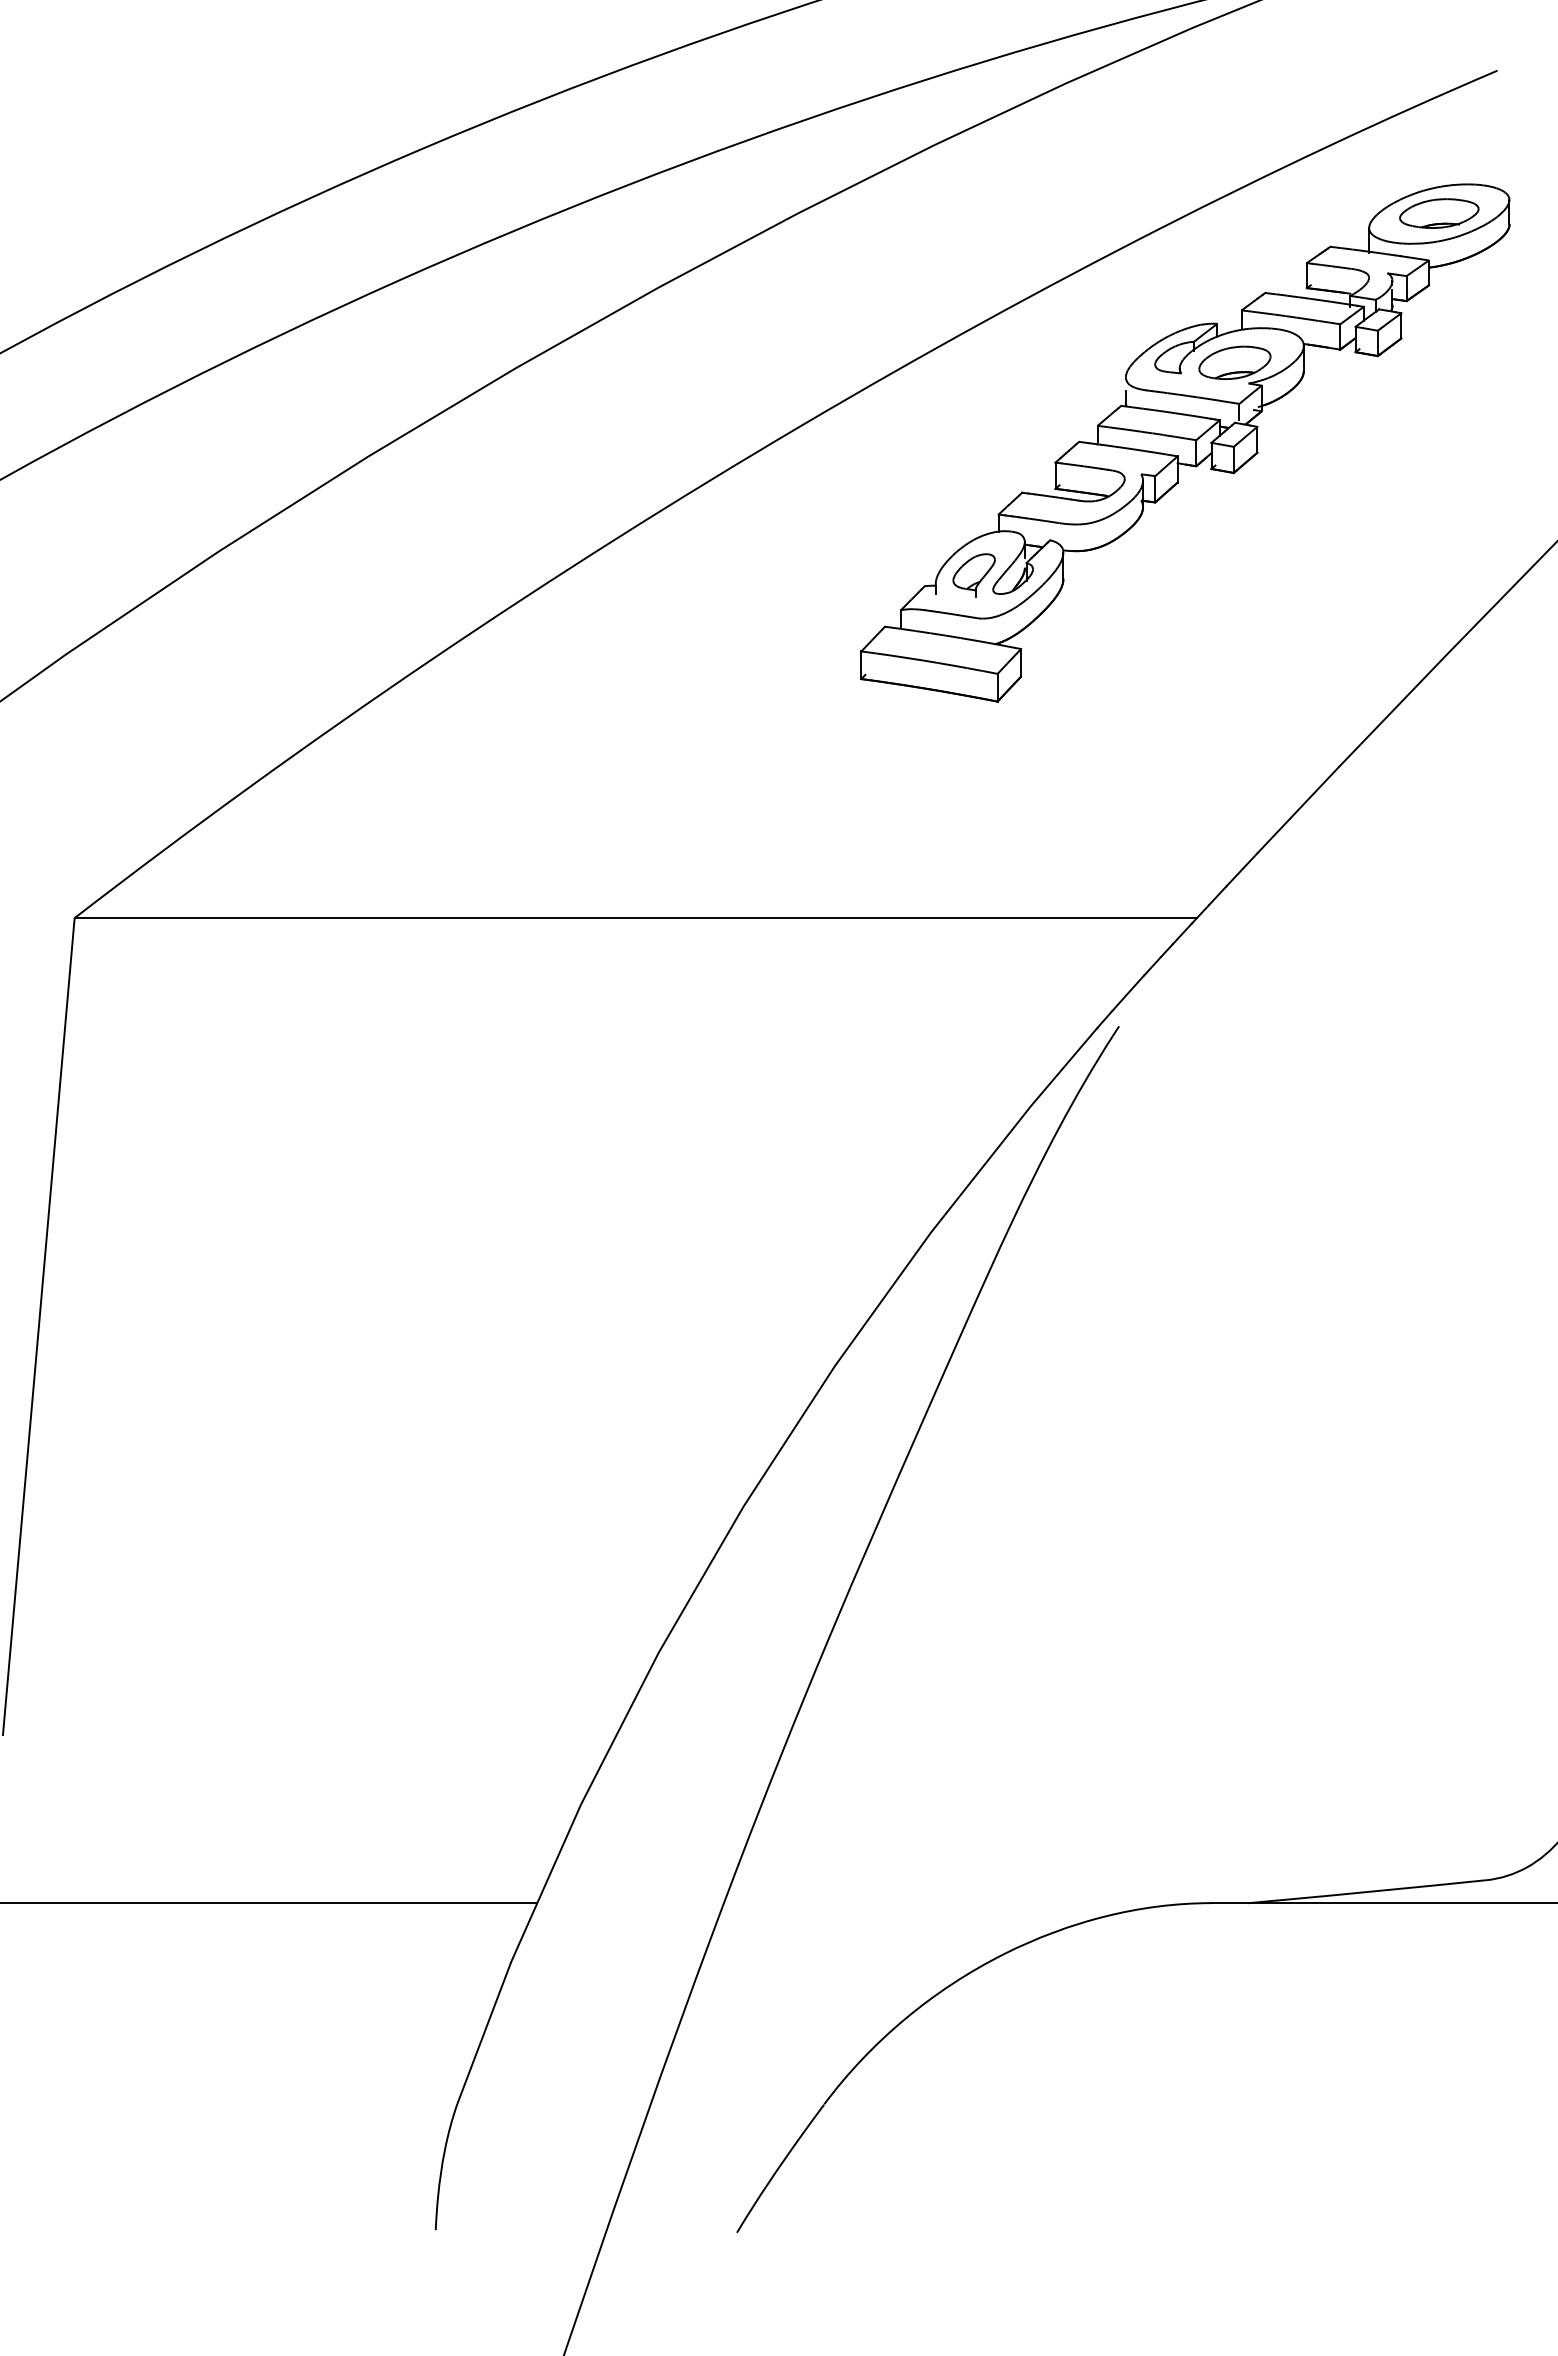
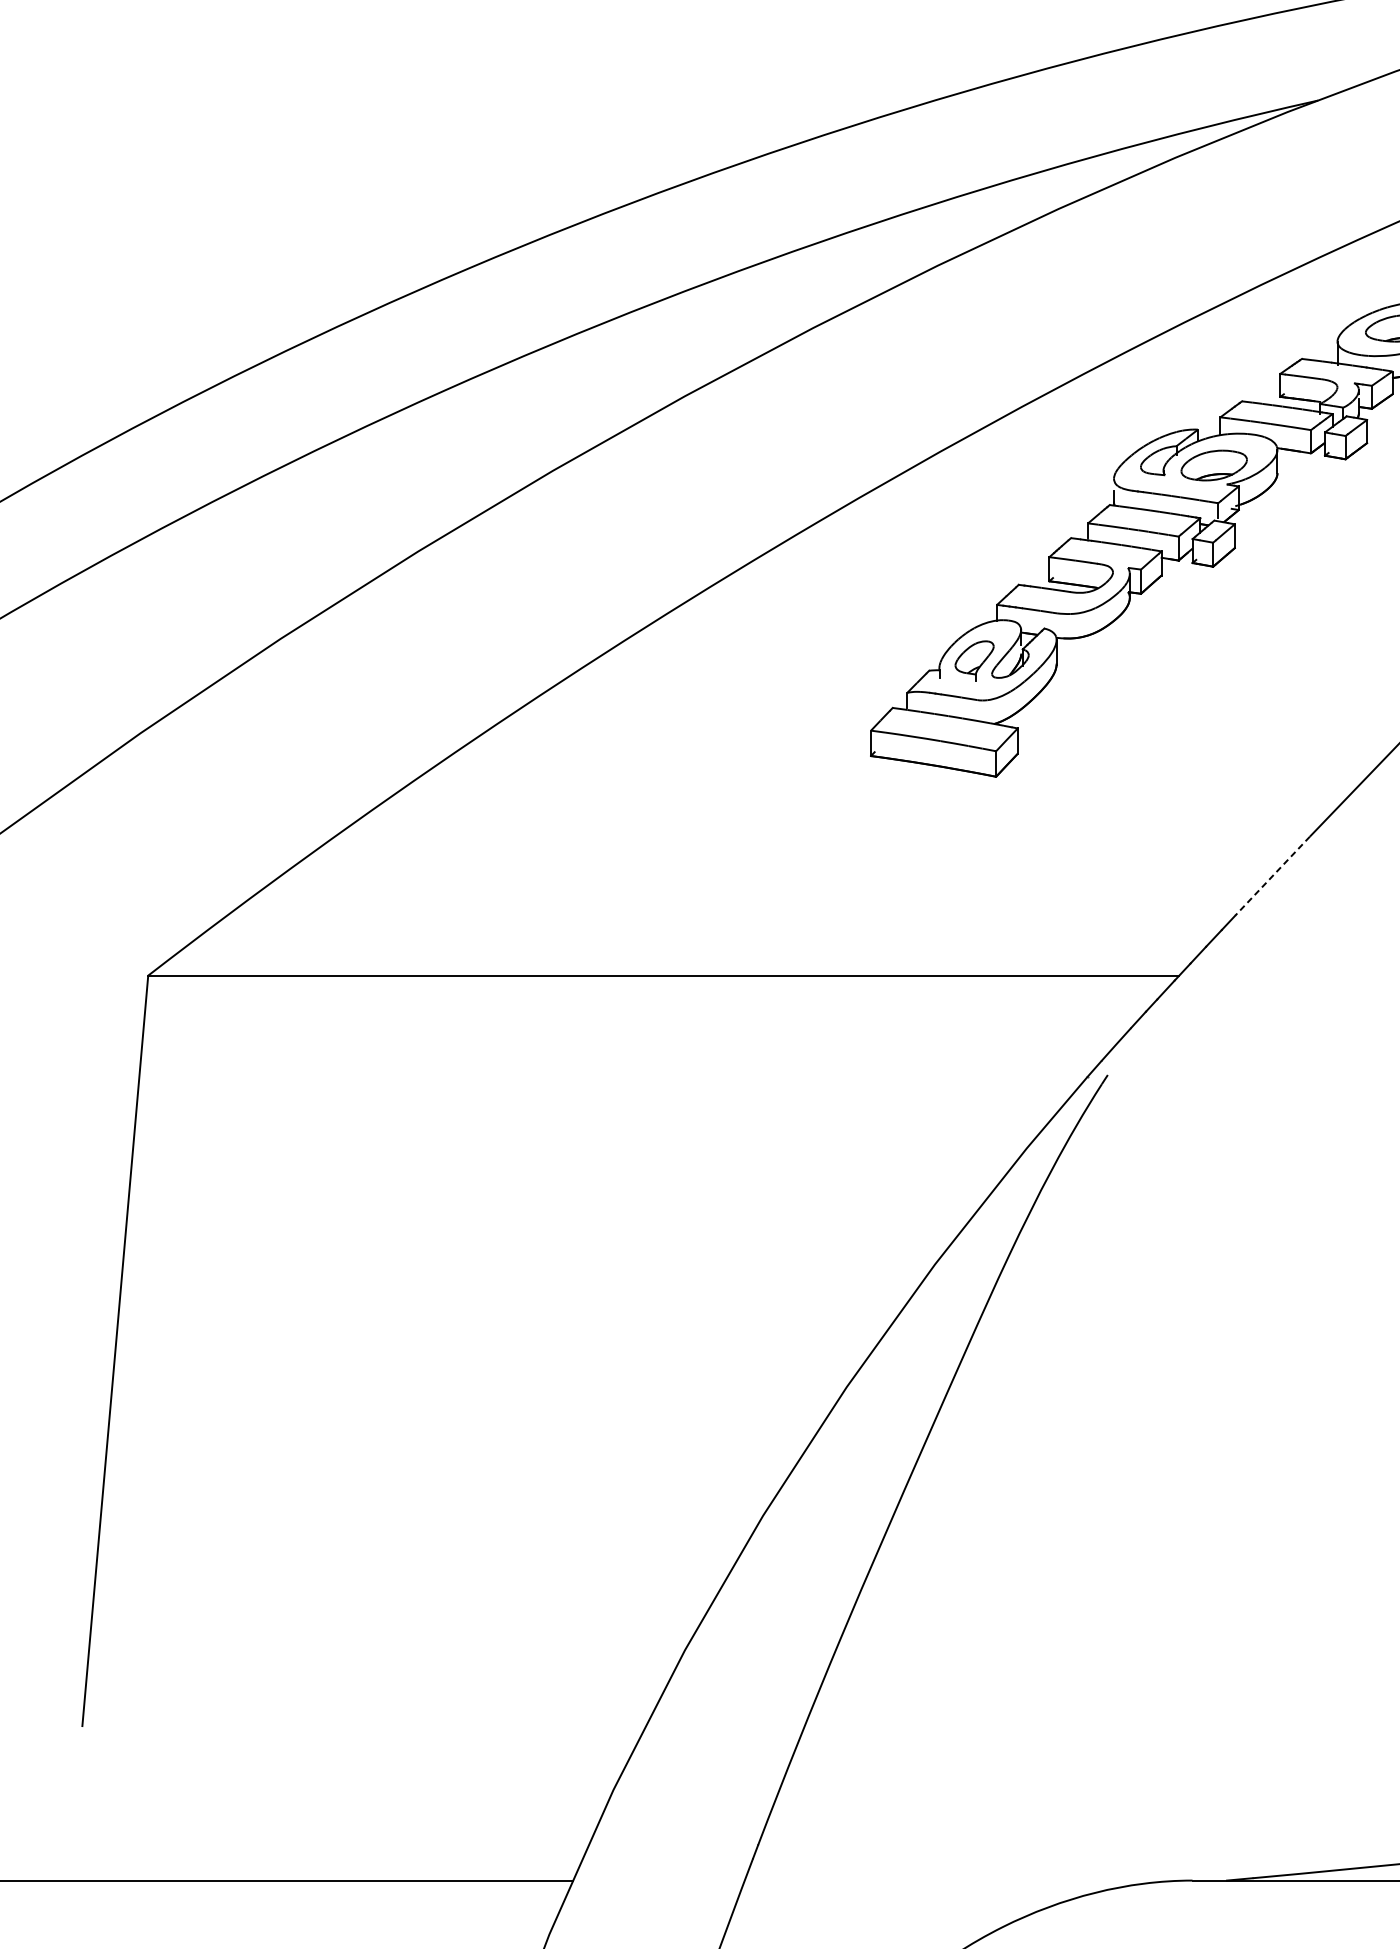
line: (1298, 810) -> (1272, 876), solid -> dashed

